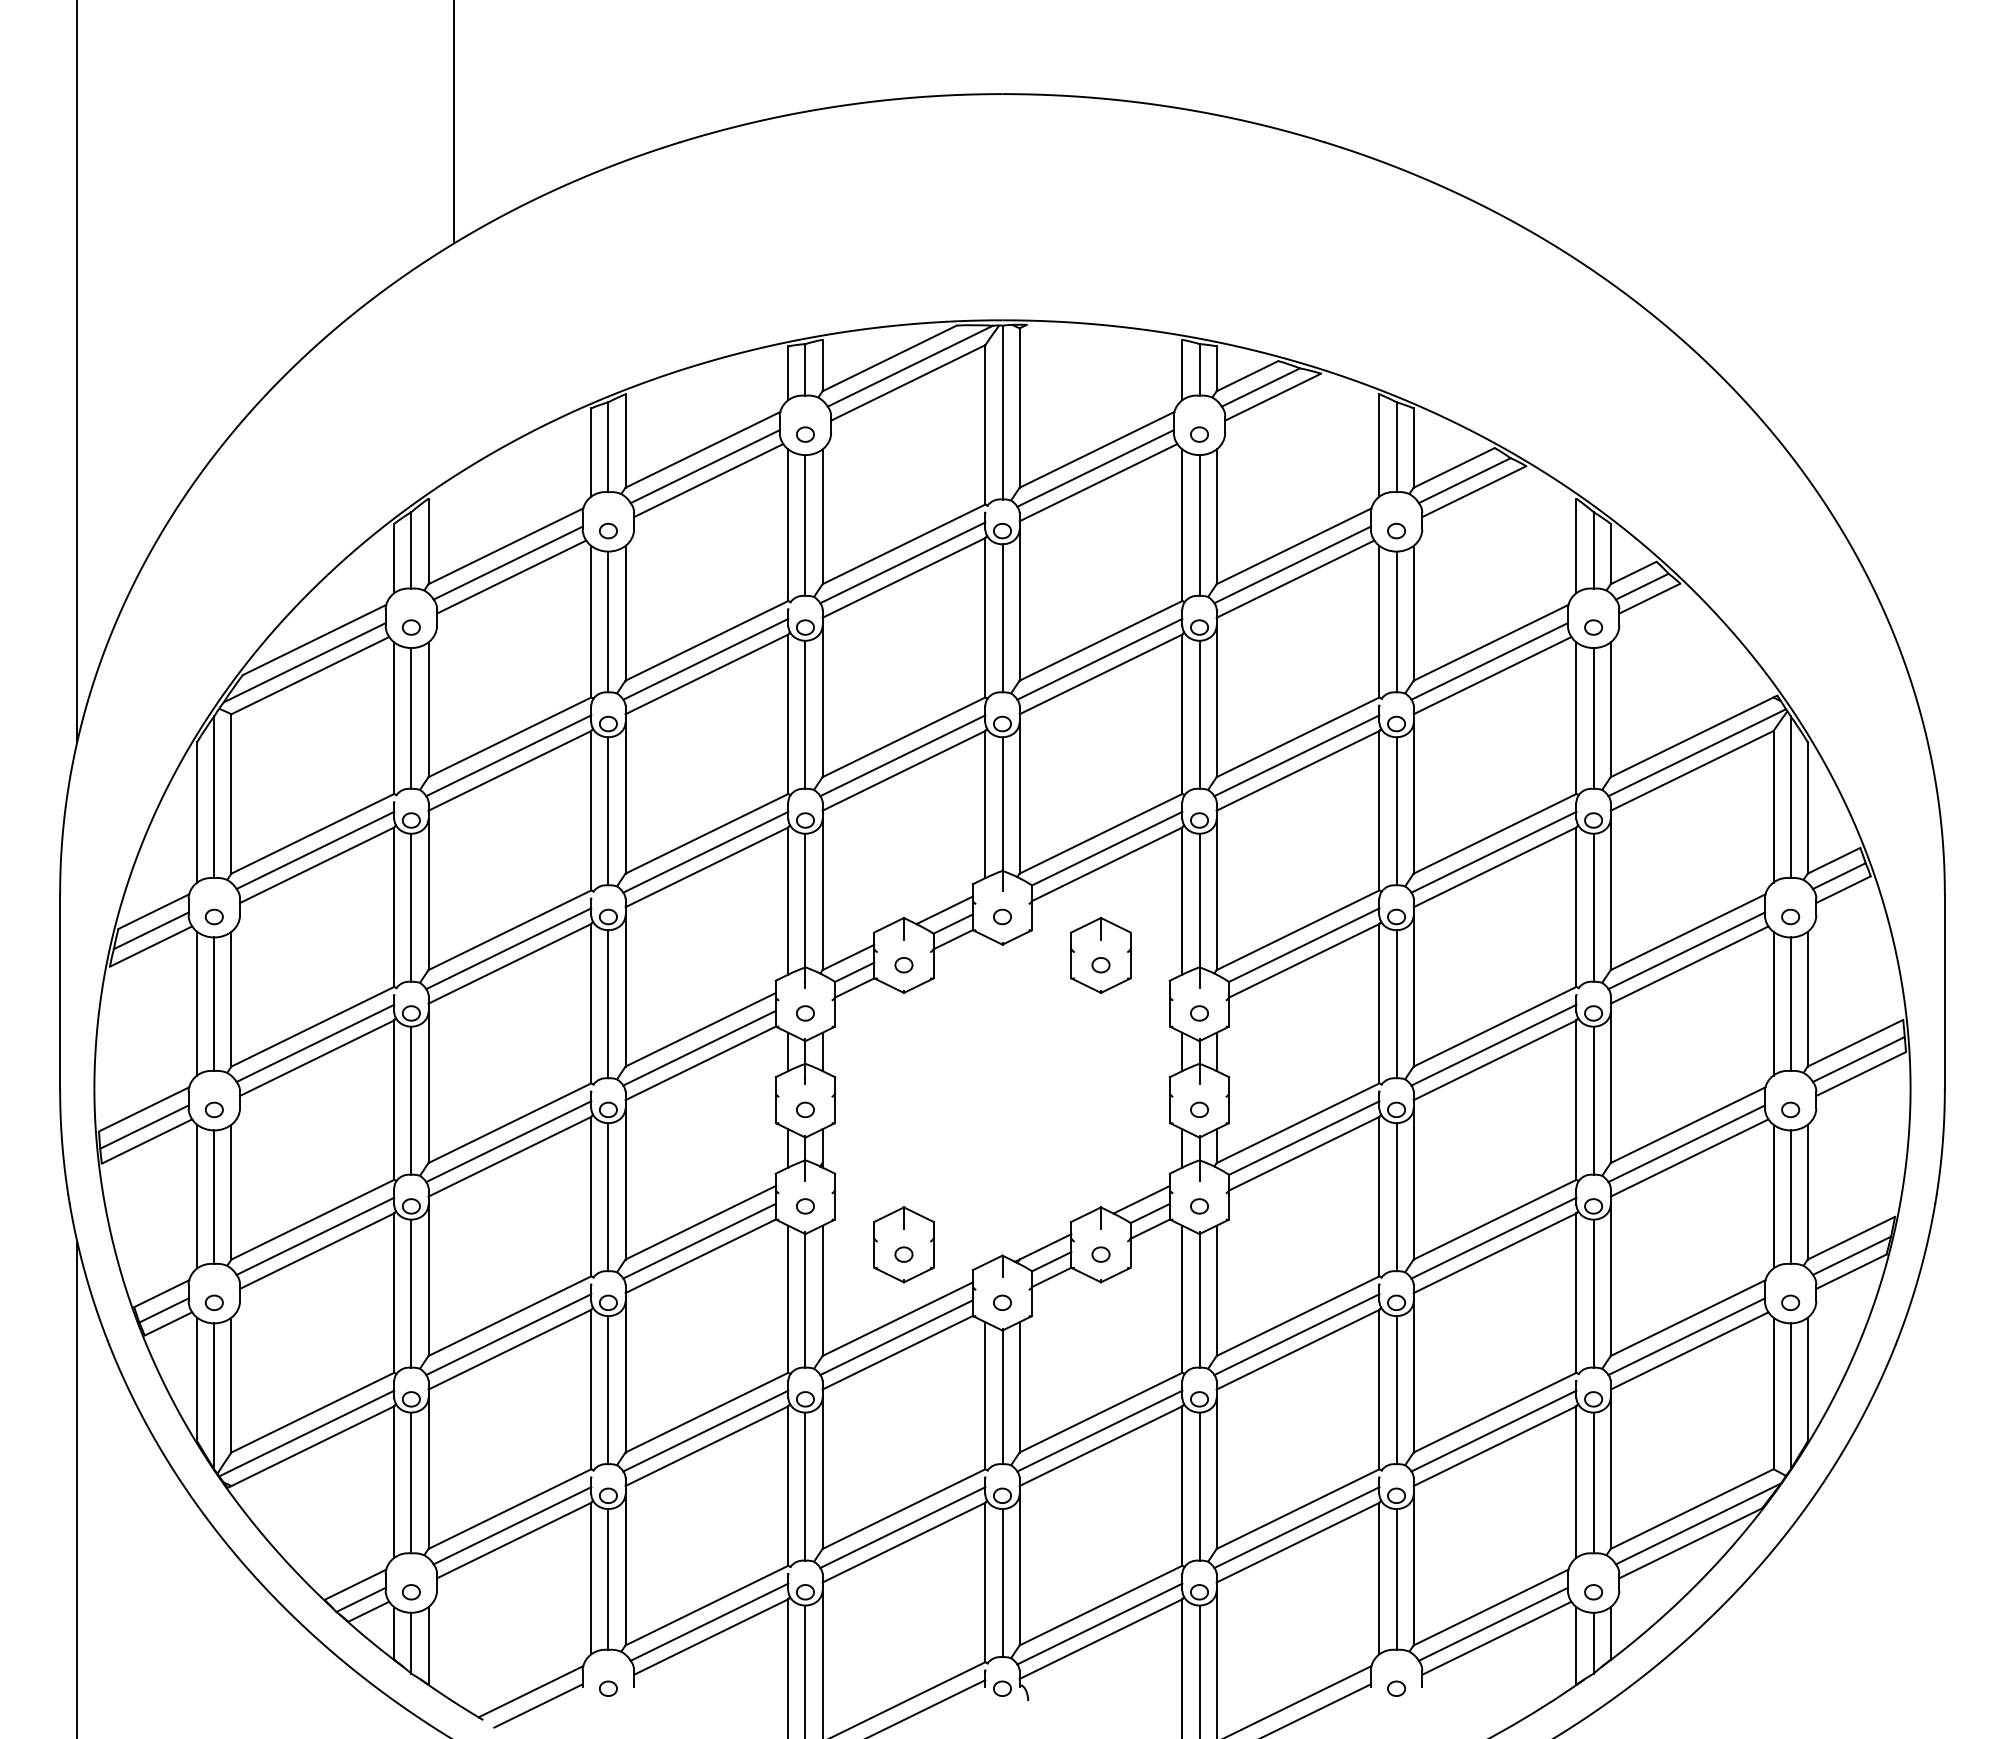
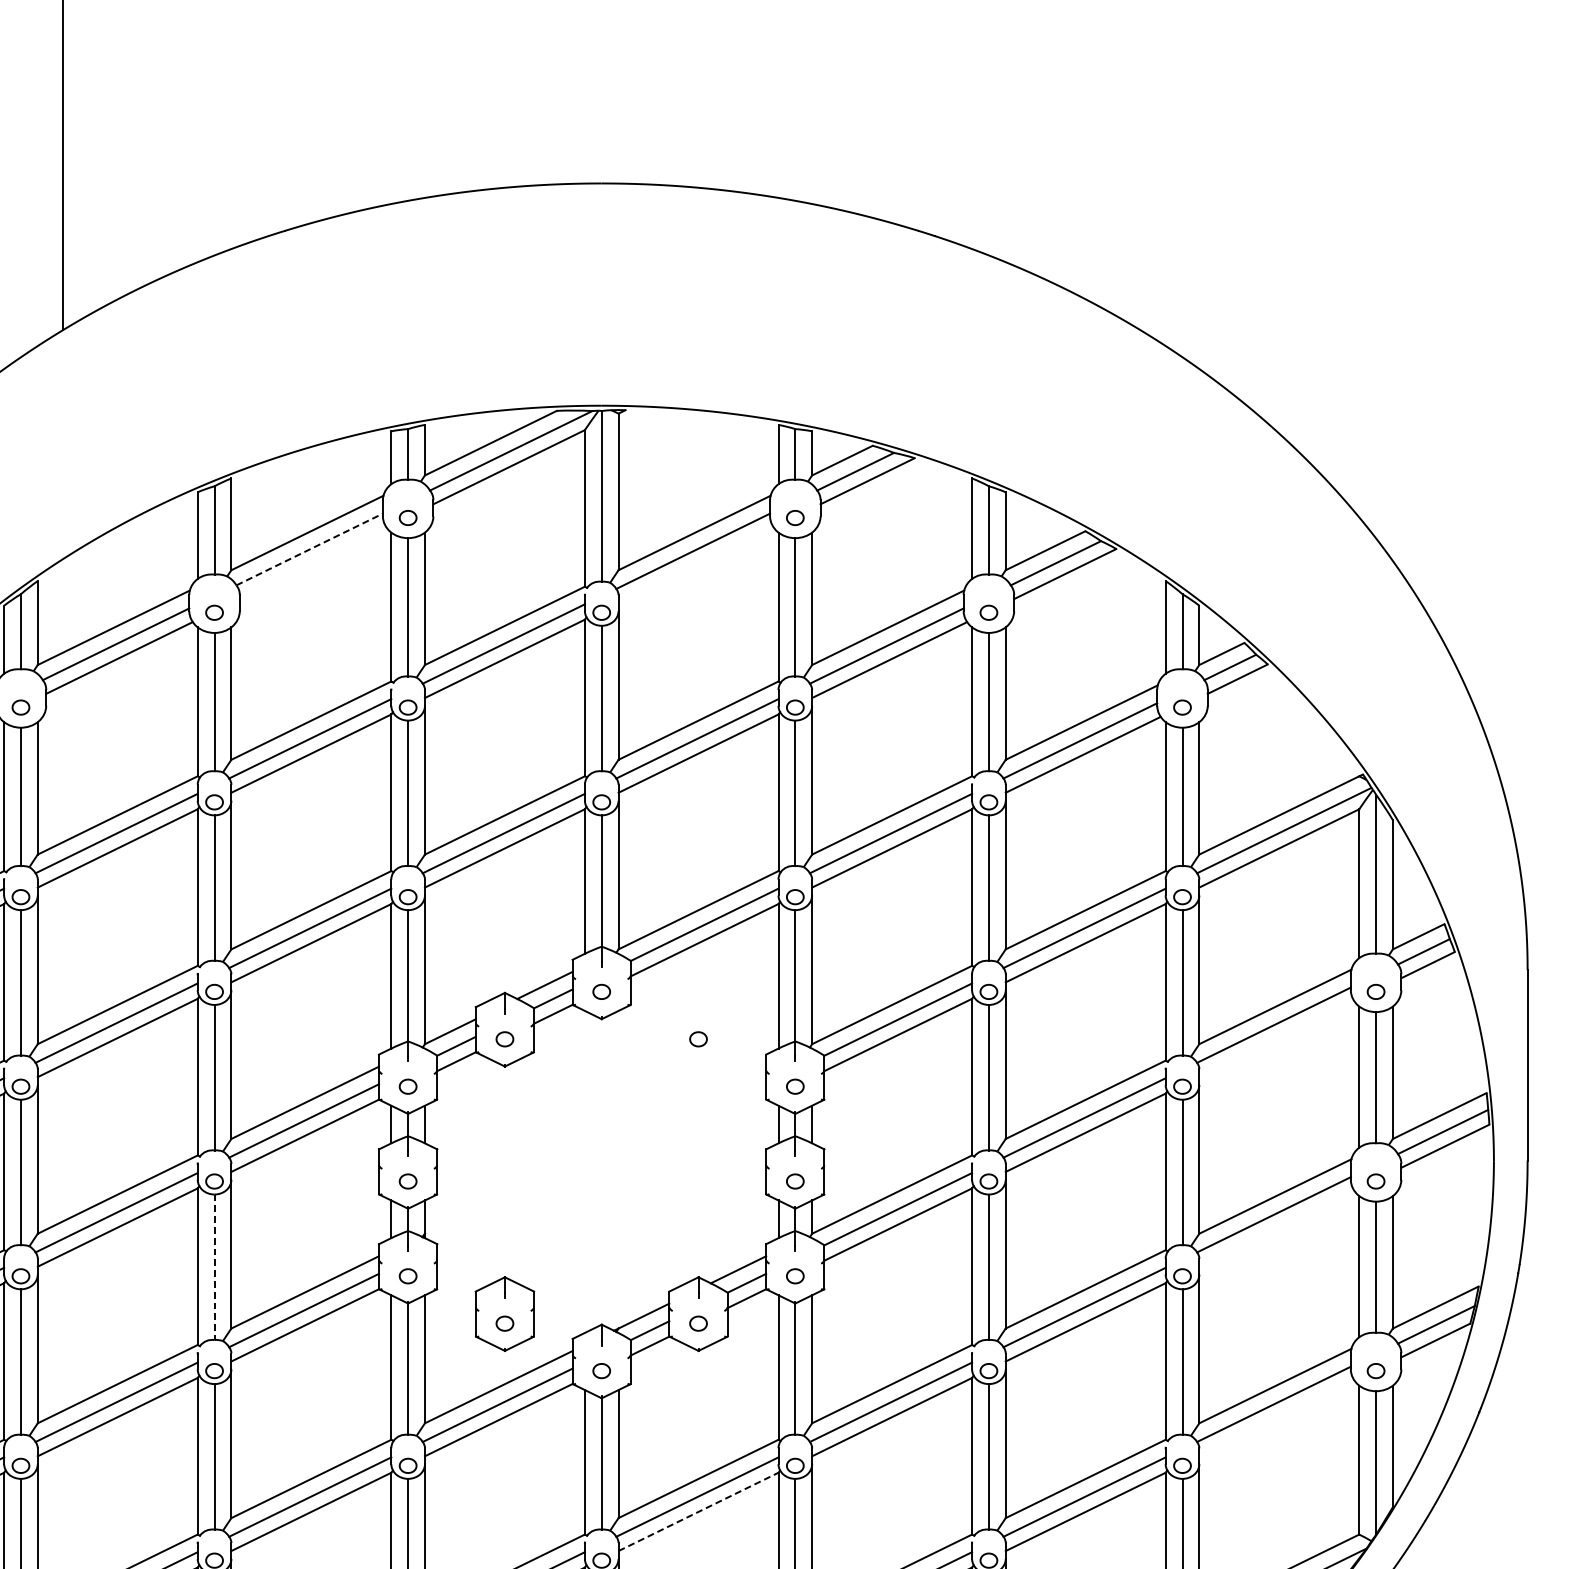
line: (705, 466) -> (309, 549), solid -> dashed
line: (708, 480) -> (312, 563), removed
line: (1098, 482) -> (696, 565), removed
part: (1100, 955) -> (698, 1029), removed
line: (1689, 964) -> (1276, 1038), removed
line: (1689, 1157) -> (1276, 1228), removed
line: (608, 1197) -> (214, 1267), solid -> dashed
line: (1689, 1350) -> (1276, 1417), removed
line: (1101, 1446) -> (699, 1512), solid -> dashed

